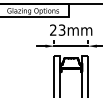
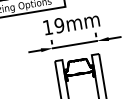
text: (57, 29) -> (53, 25), 23mm -> 19mm

